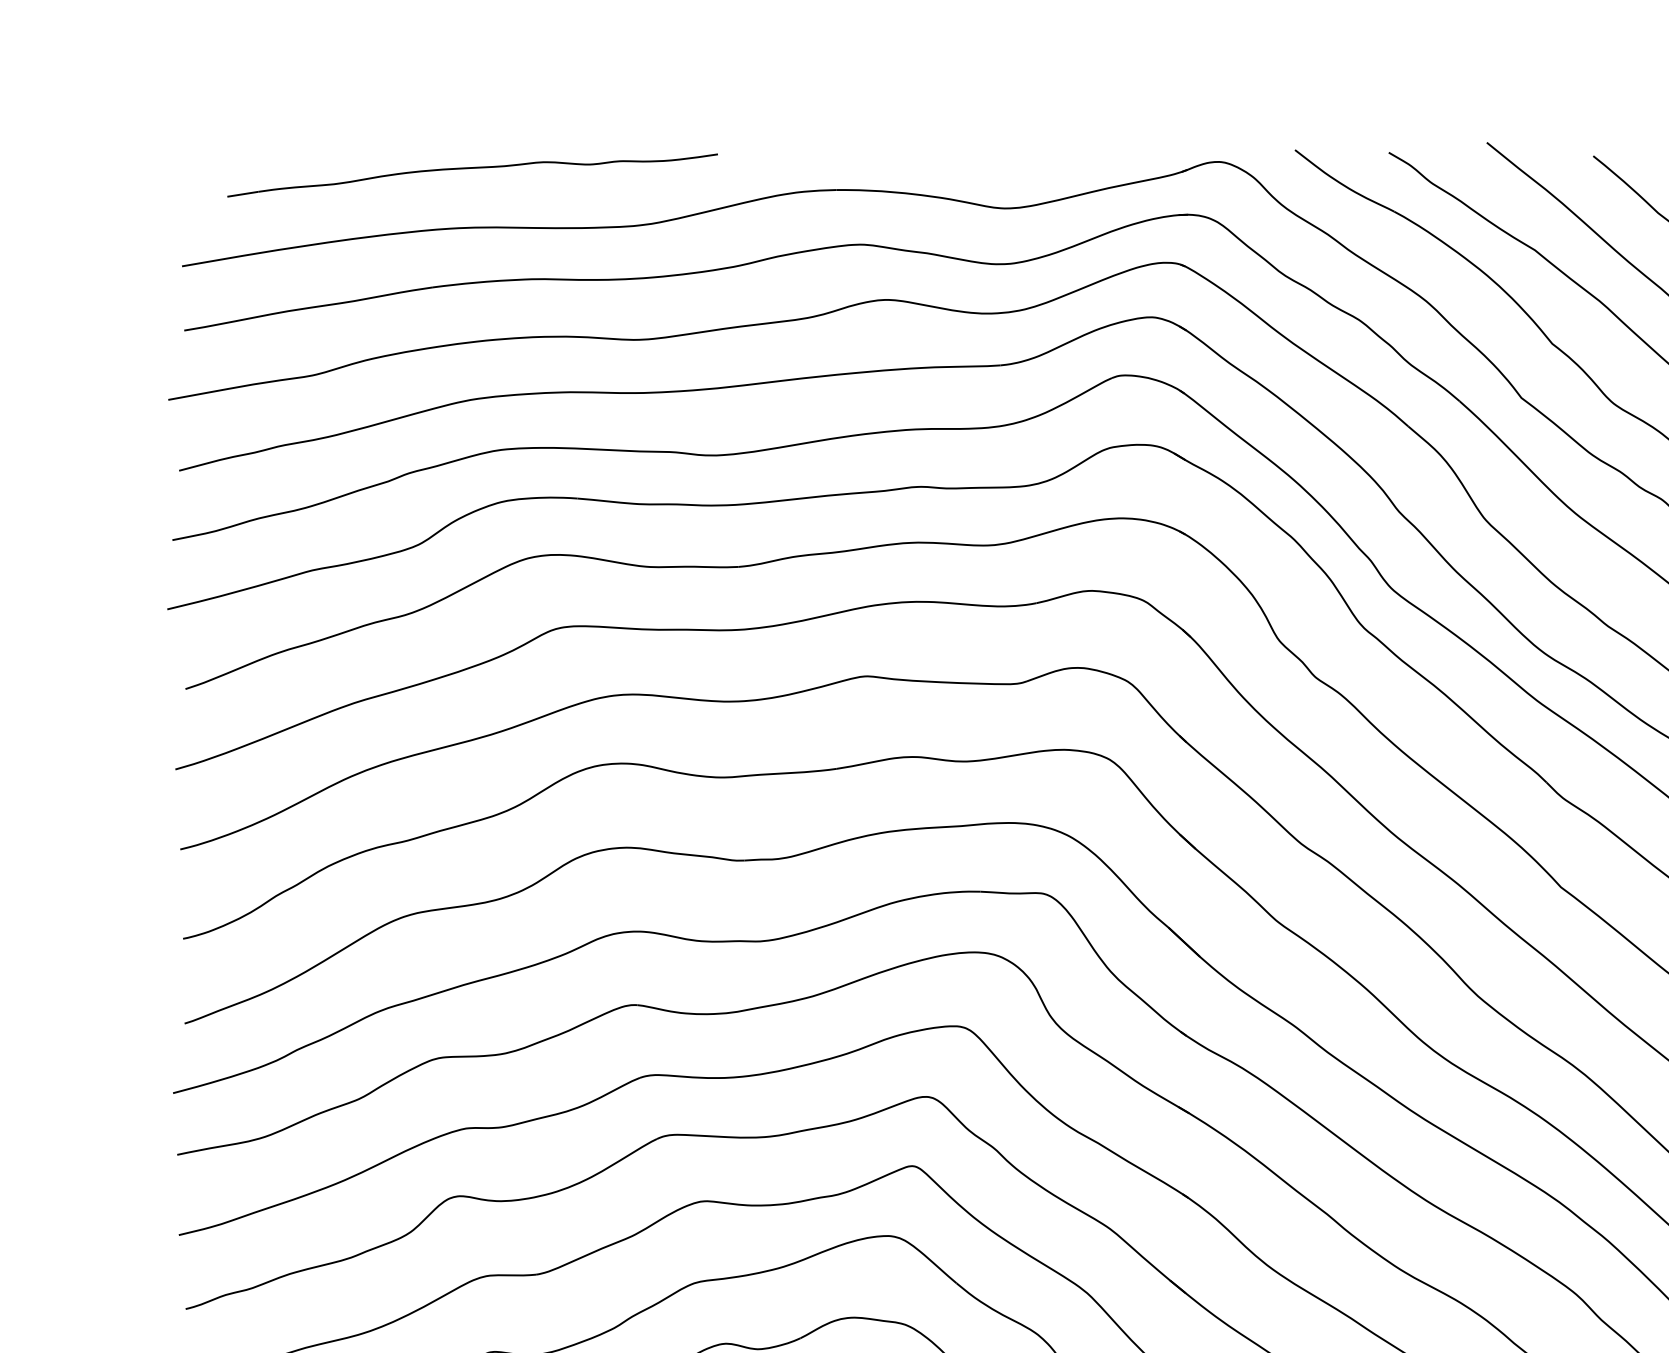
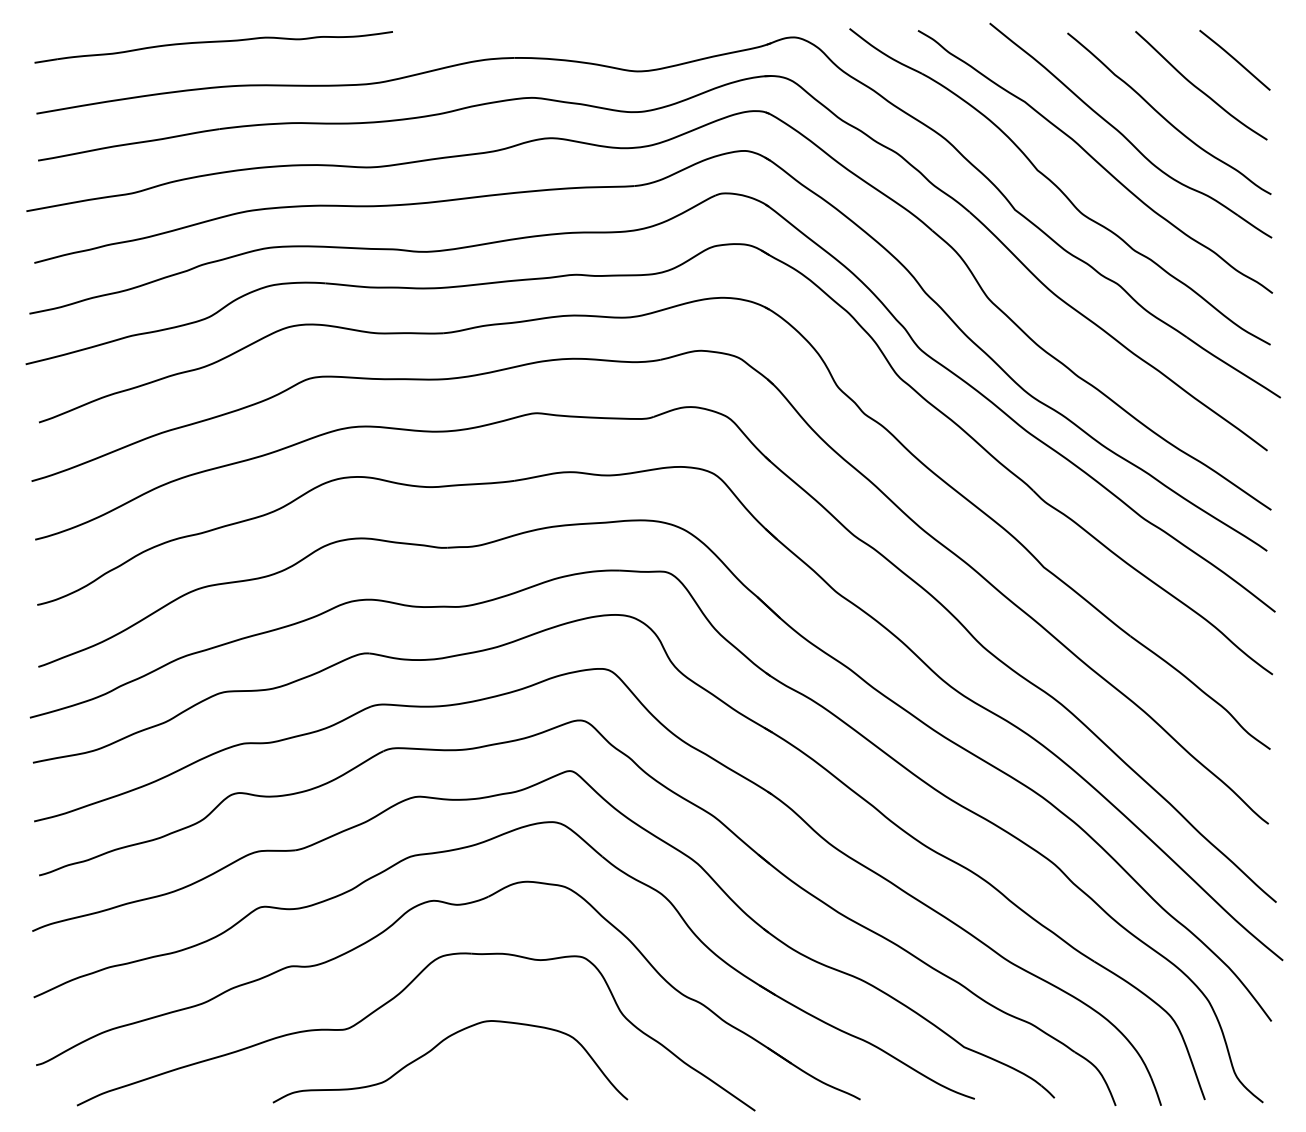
part: (472, 175) -> (213, 47), moved

